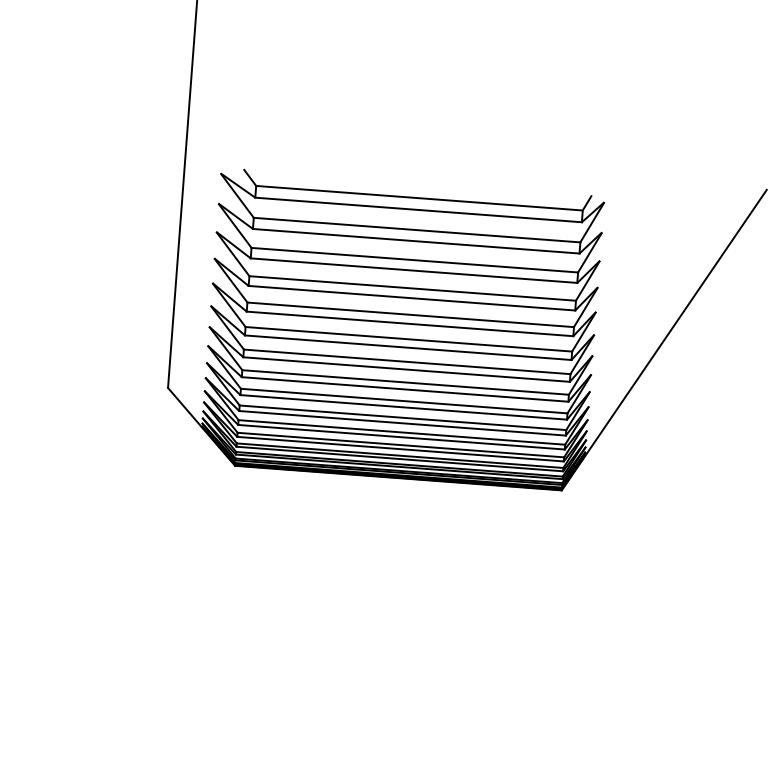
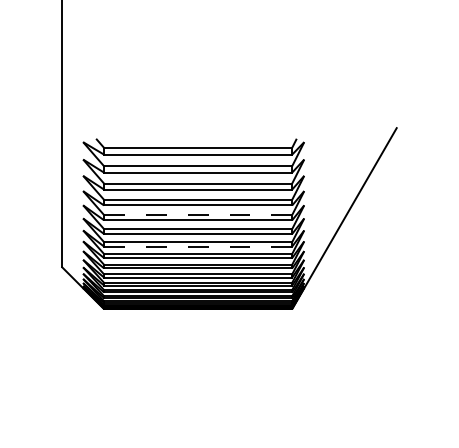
line: (409, 315) -> (197, 215), solid -> dashed
line: (407, 369) -> (198, 246), solid -> dashed

